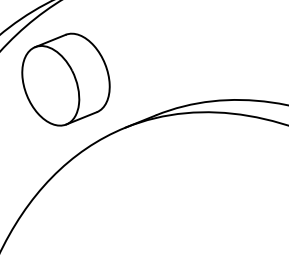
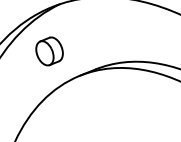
part: (65, 79) -> (49, 51), size x0.6

